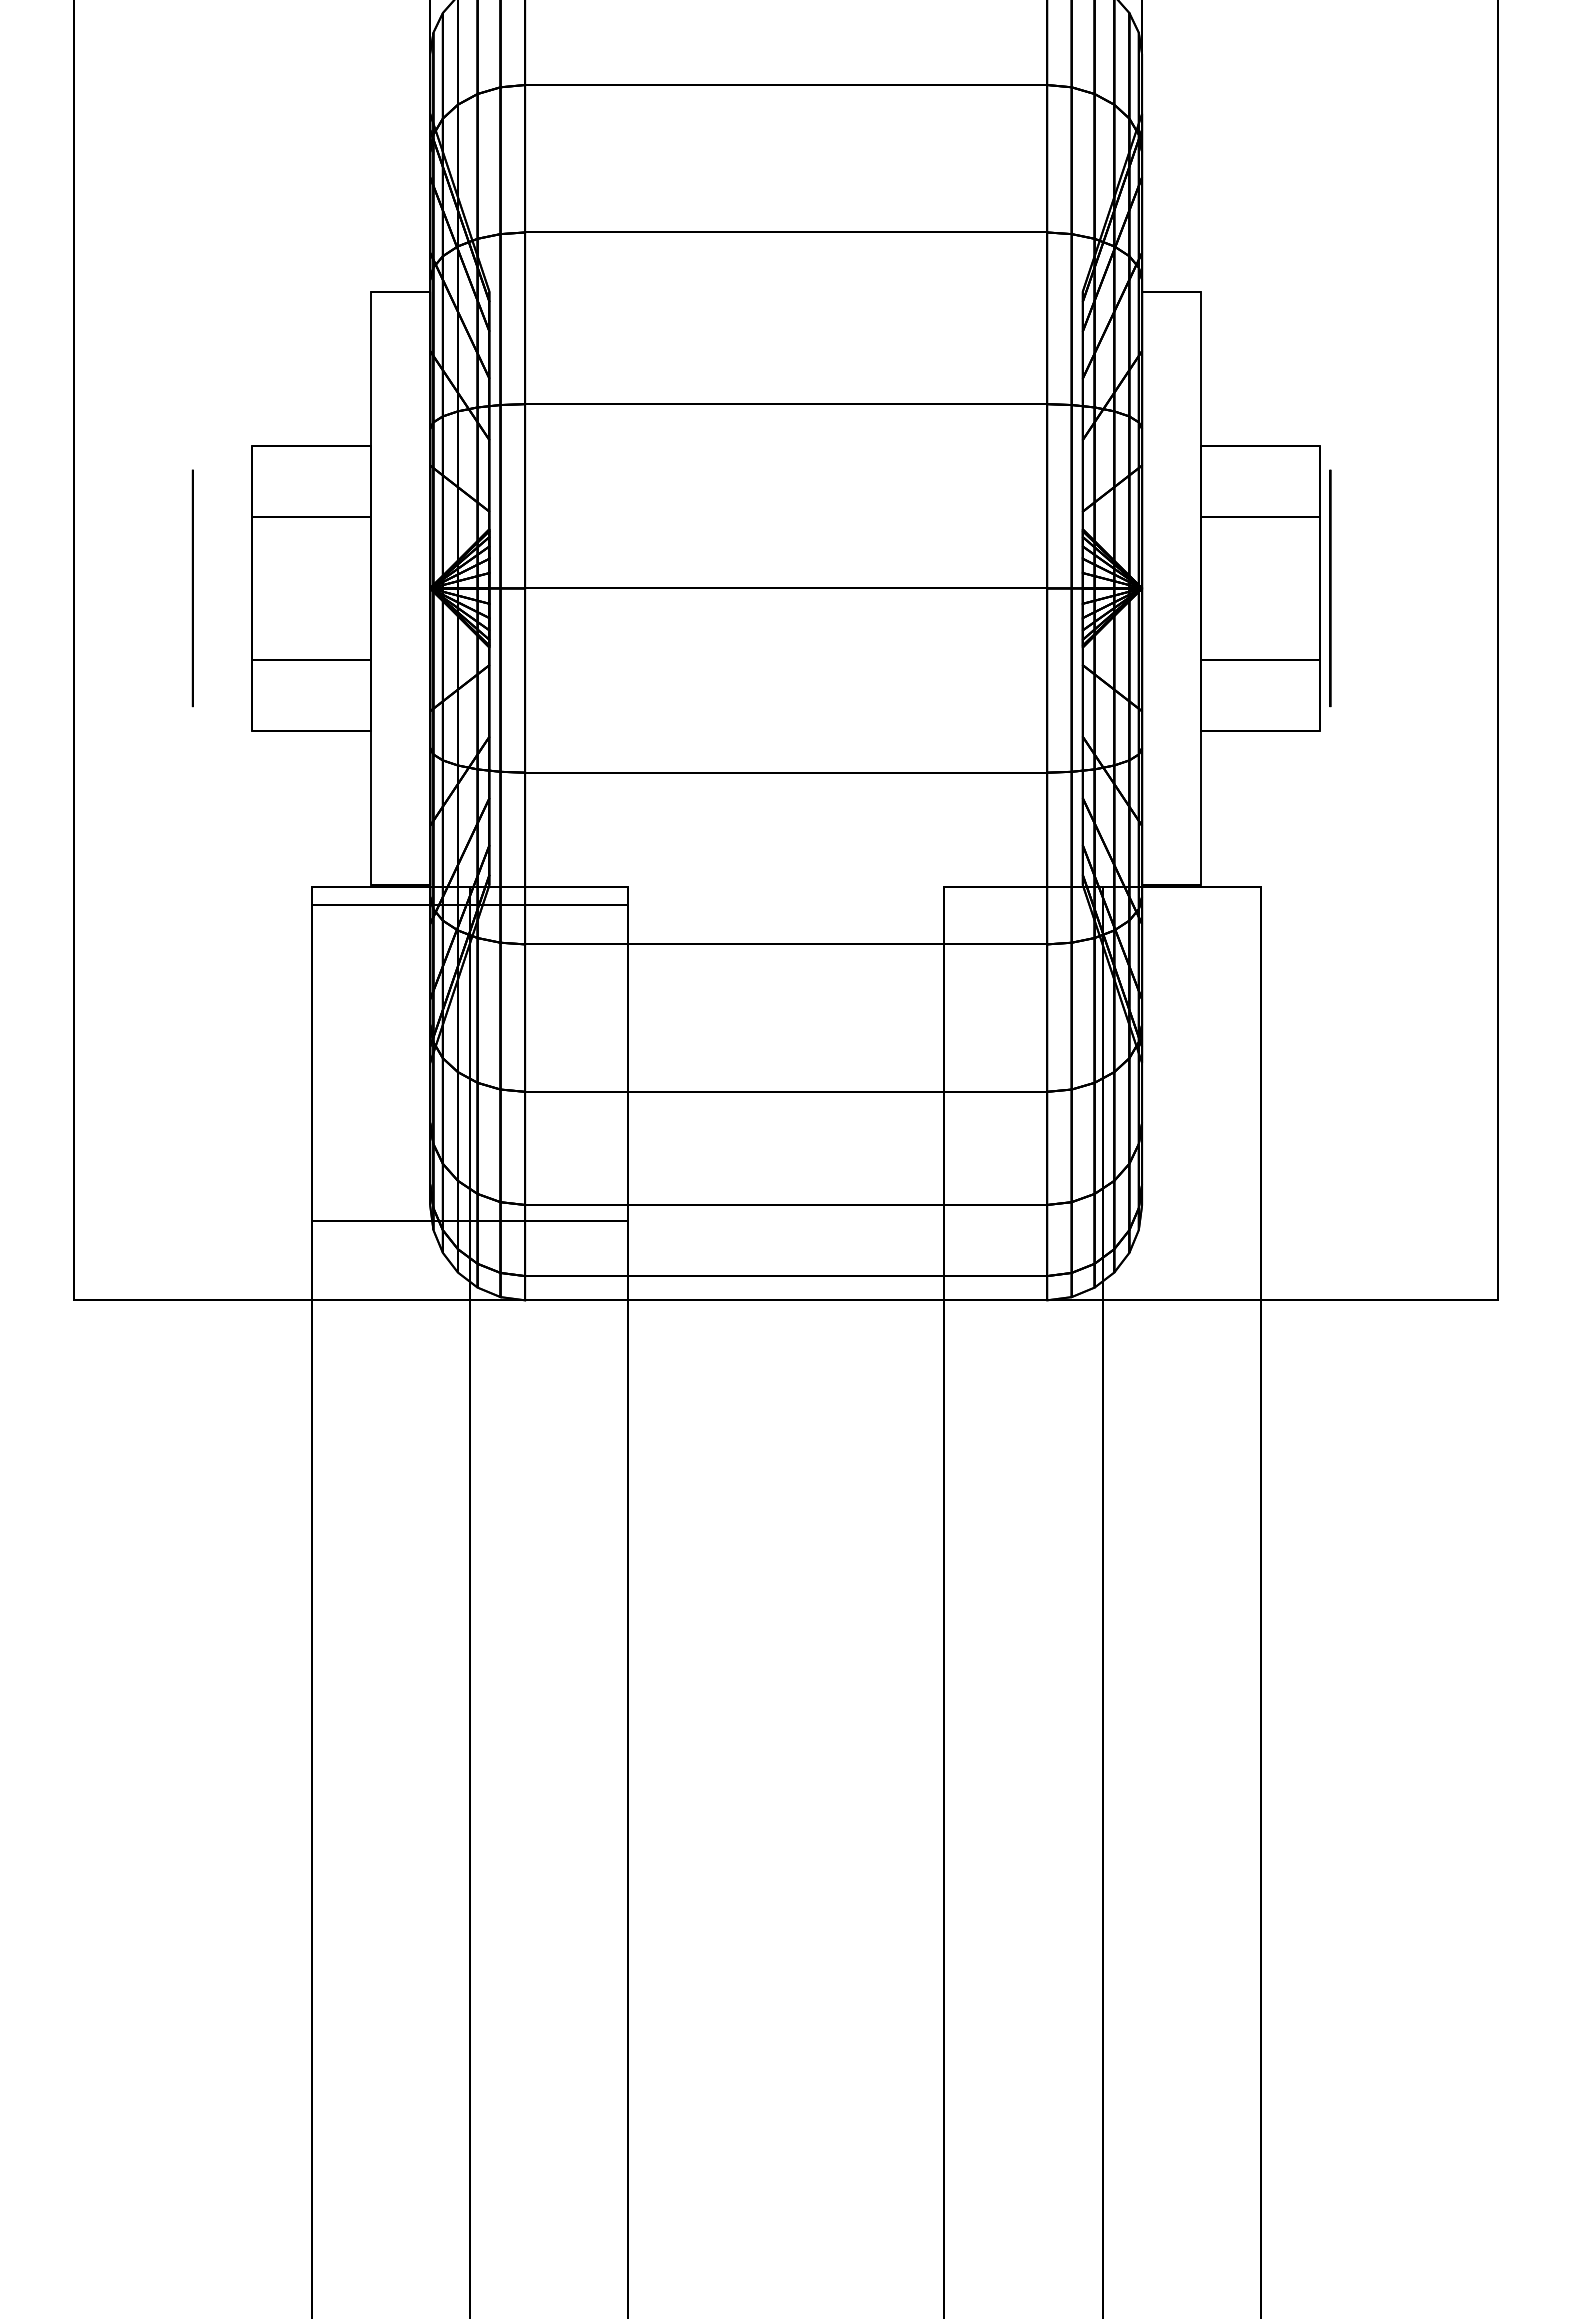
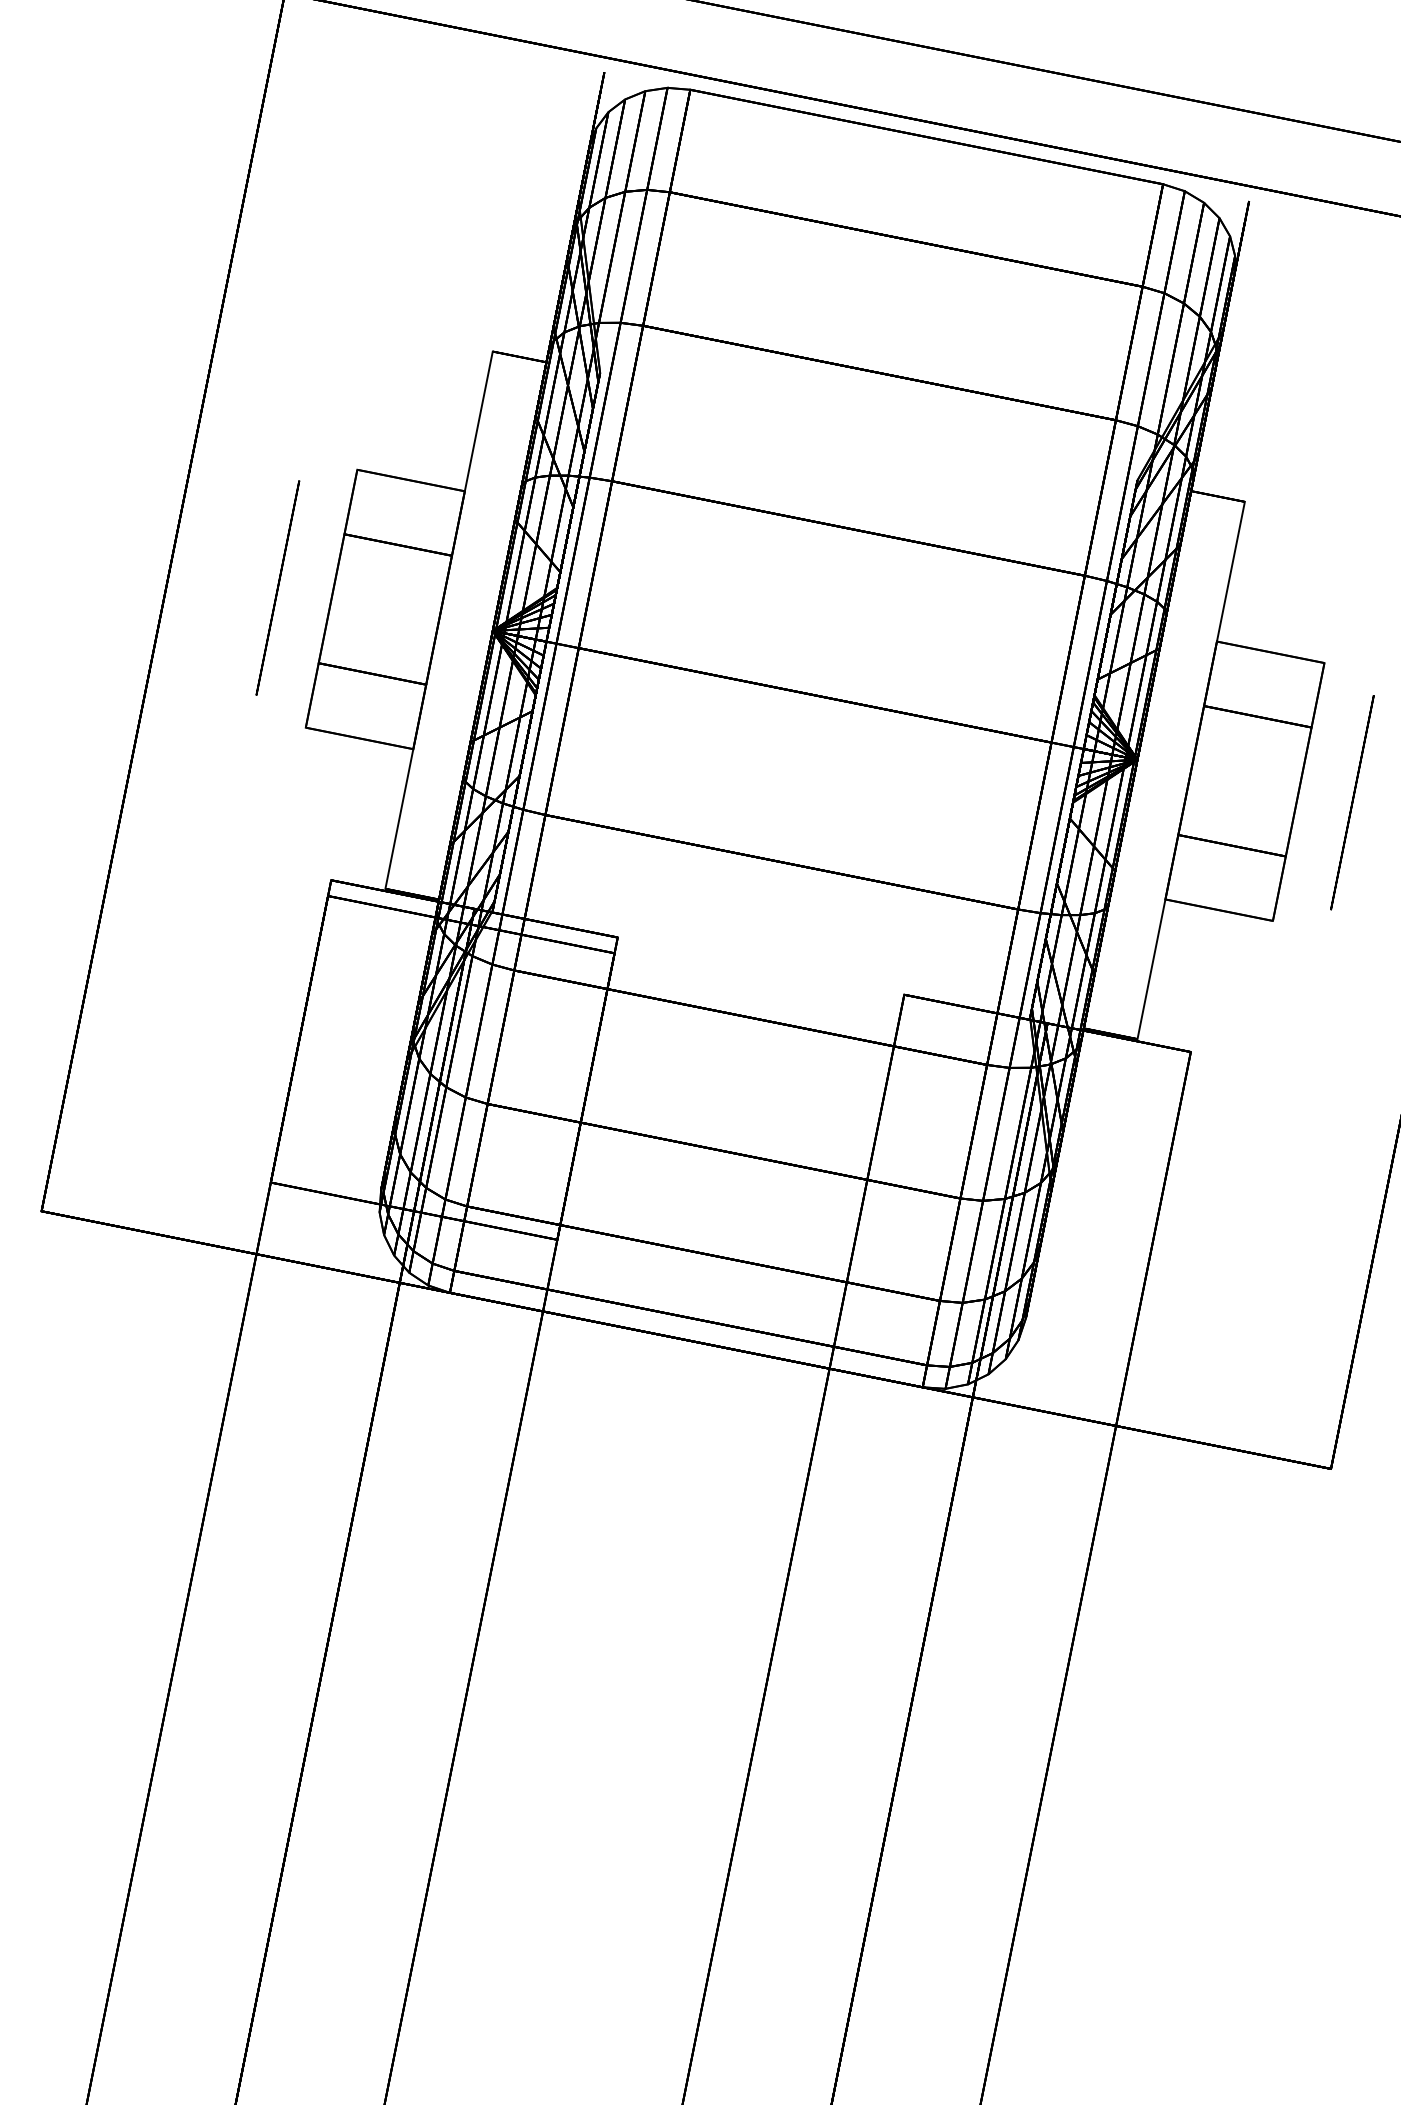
circle: (1330, 588) -> (1352, 802), moved

